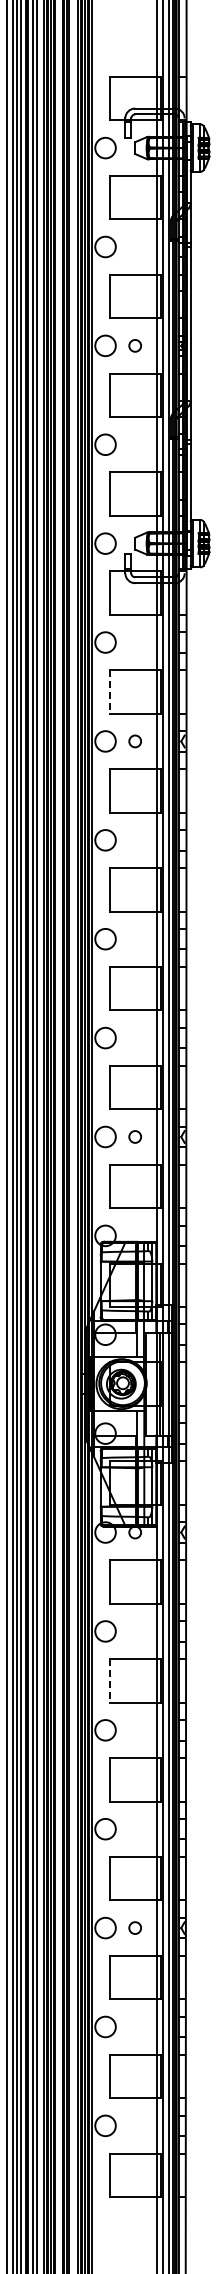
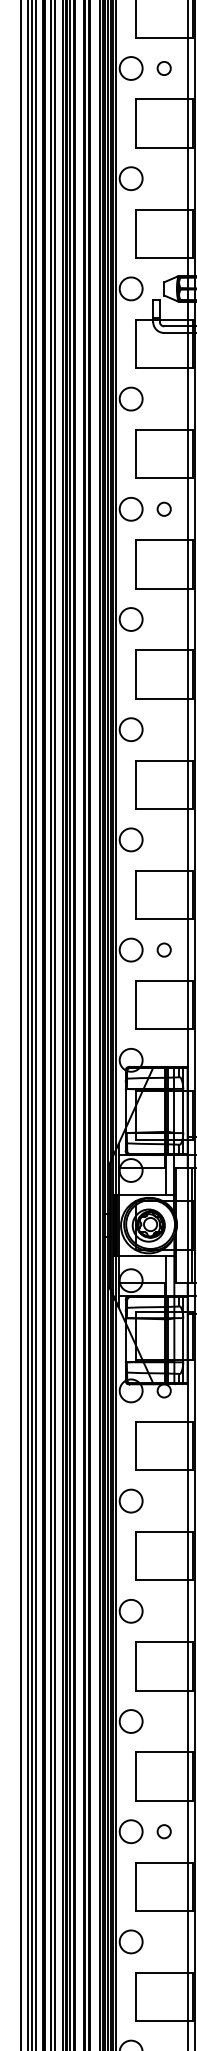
line: (109, 692) -> (135, 454), dashed -> solid
line: (109, 1680) -> (135, 1555), dashed -> solid

